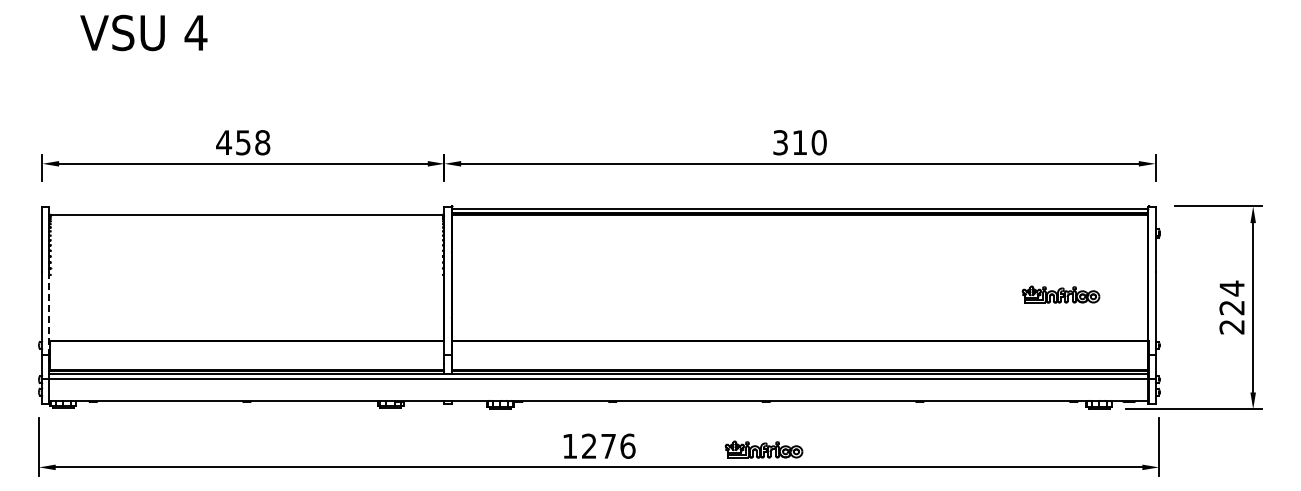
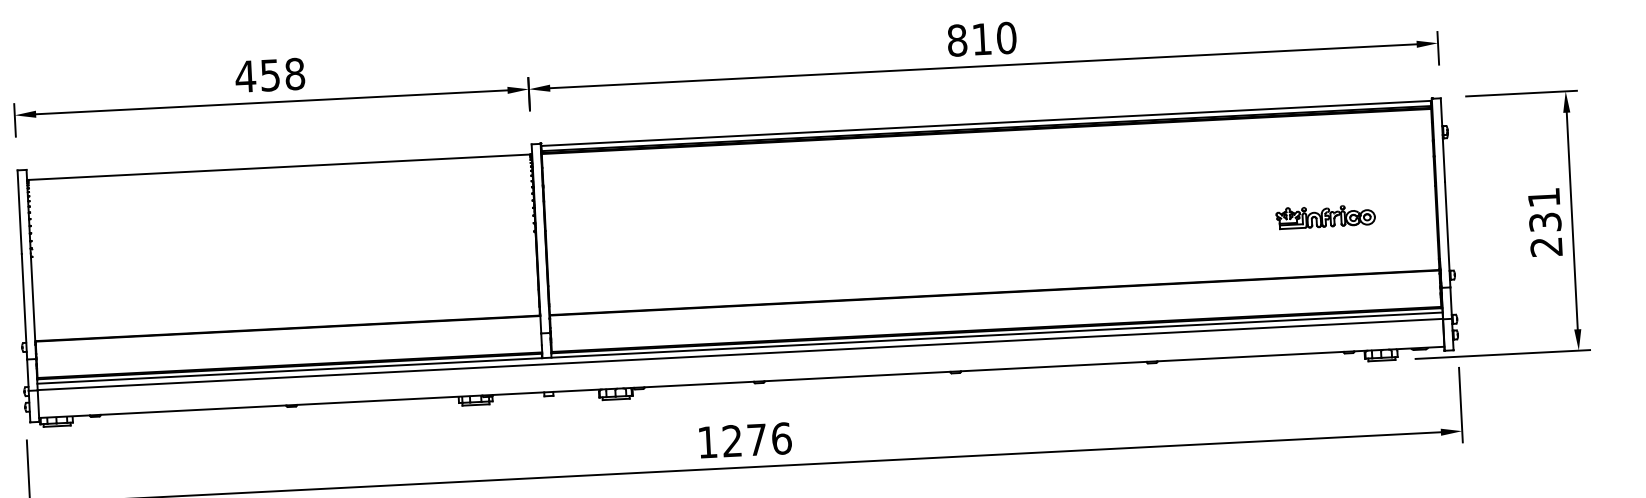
text: (780, 142) -> (957, 40), 310 -> 810
text: (1231, 297) -> (1543, 209), 224 -> 231
line: (49, 314) -> (33, 307), dashed -> solid
part: (763, 449) -> (955, 433), removed

